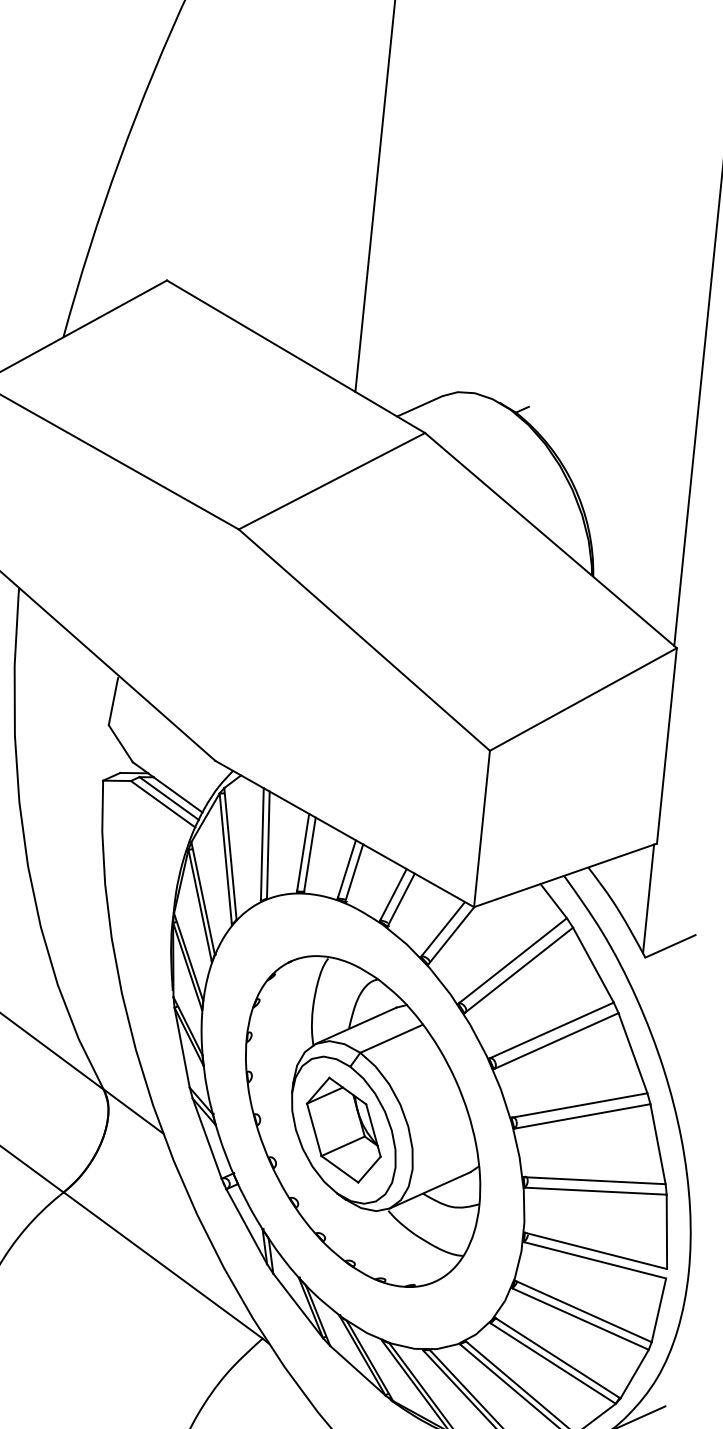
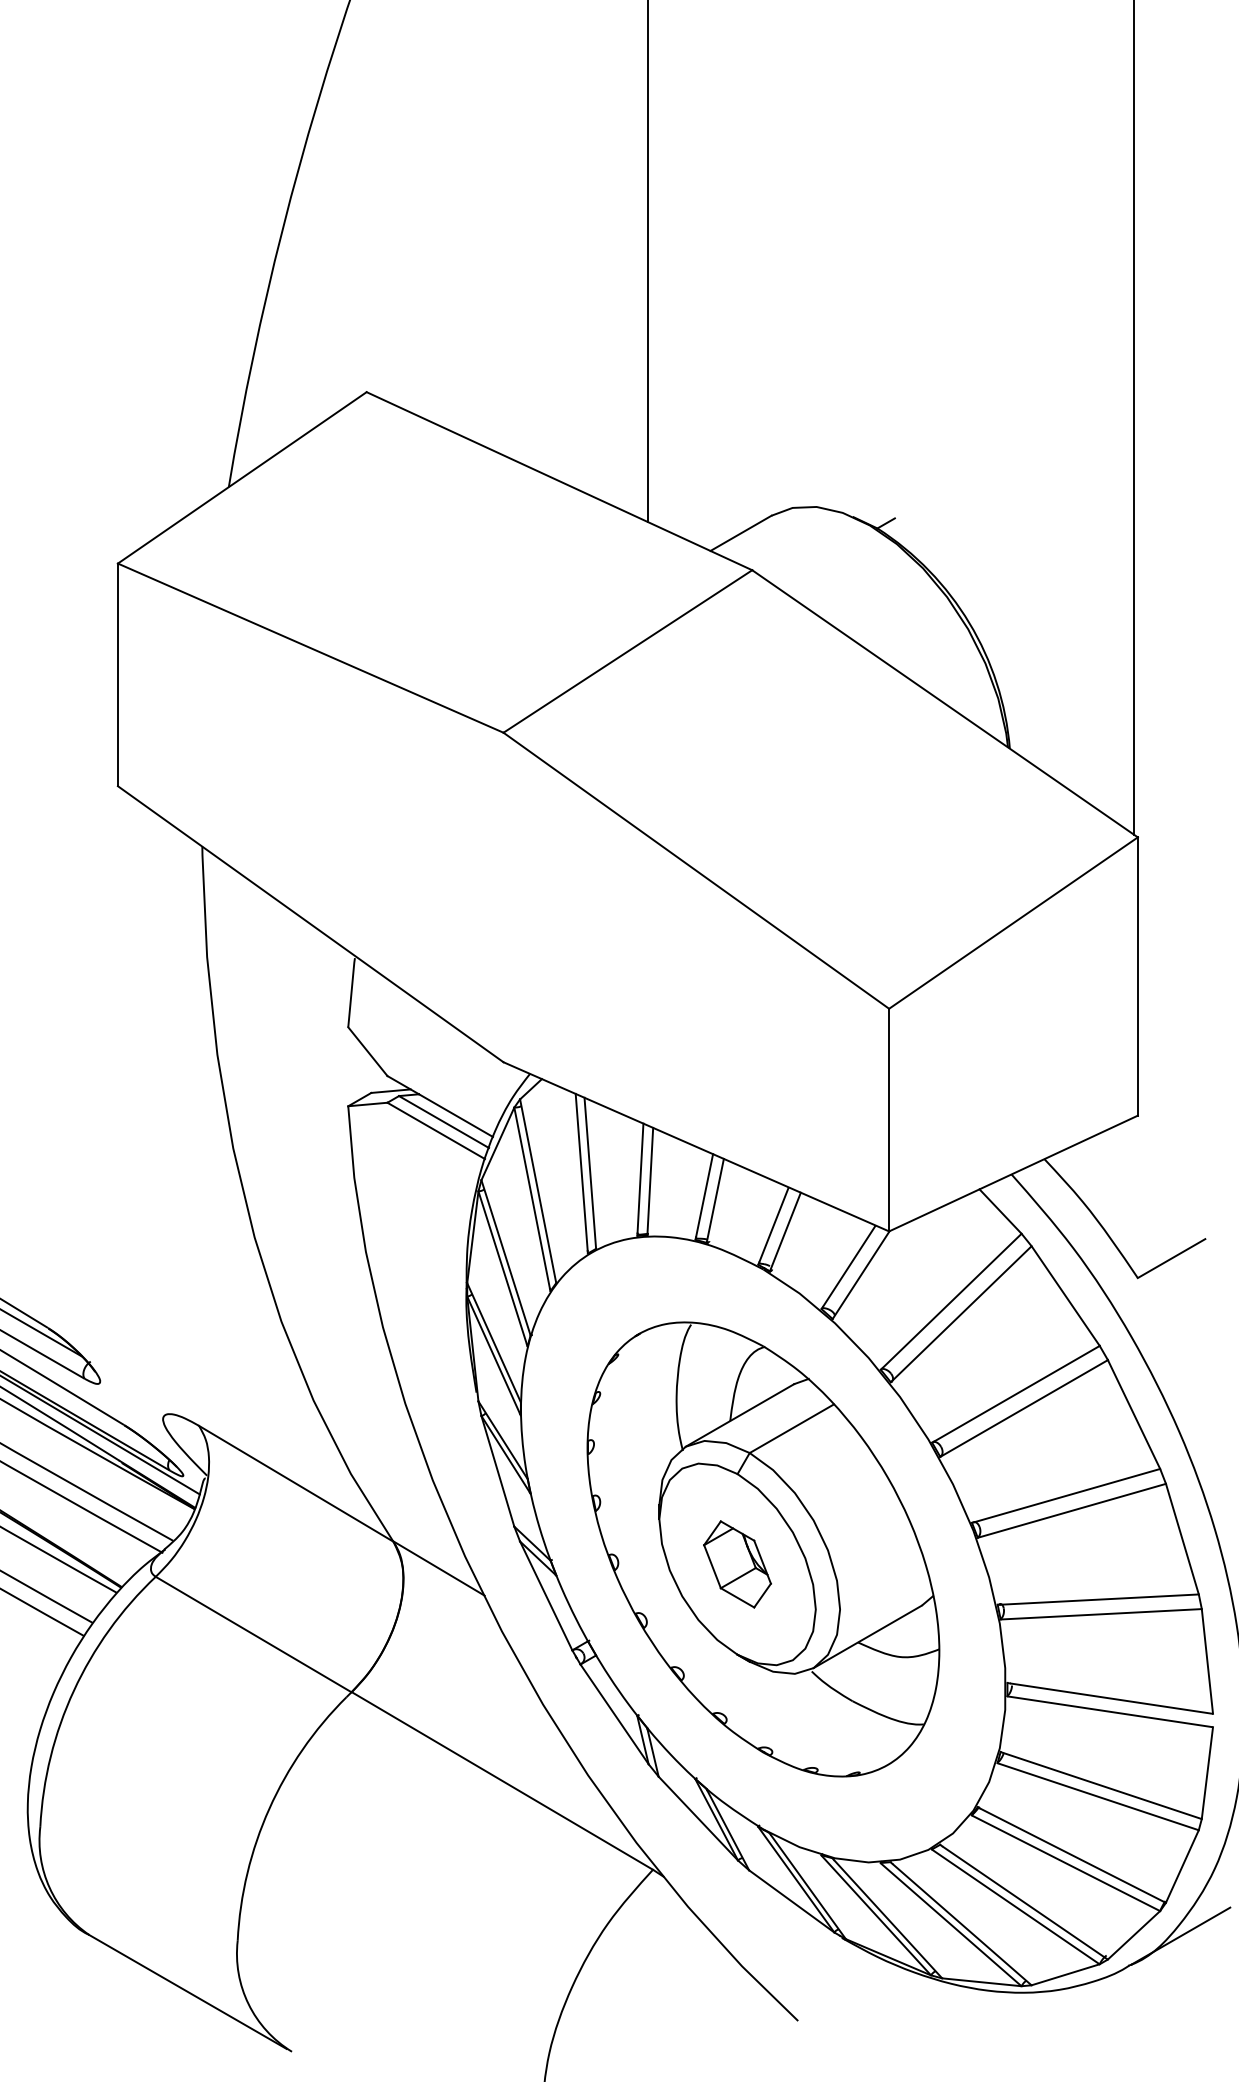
line: (648, 898) -> (1133, 1194), removed
part: (343, 1130) -> (737, 1564), size x0.6

